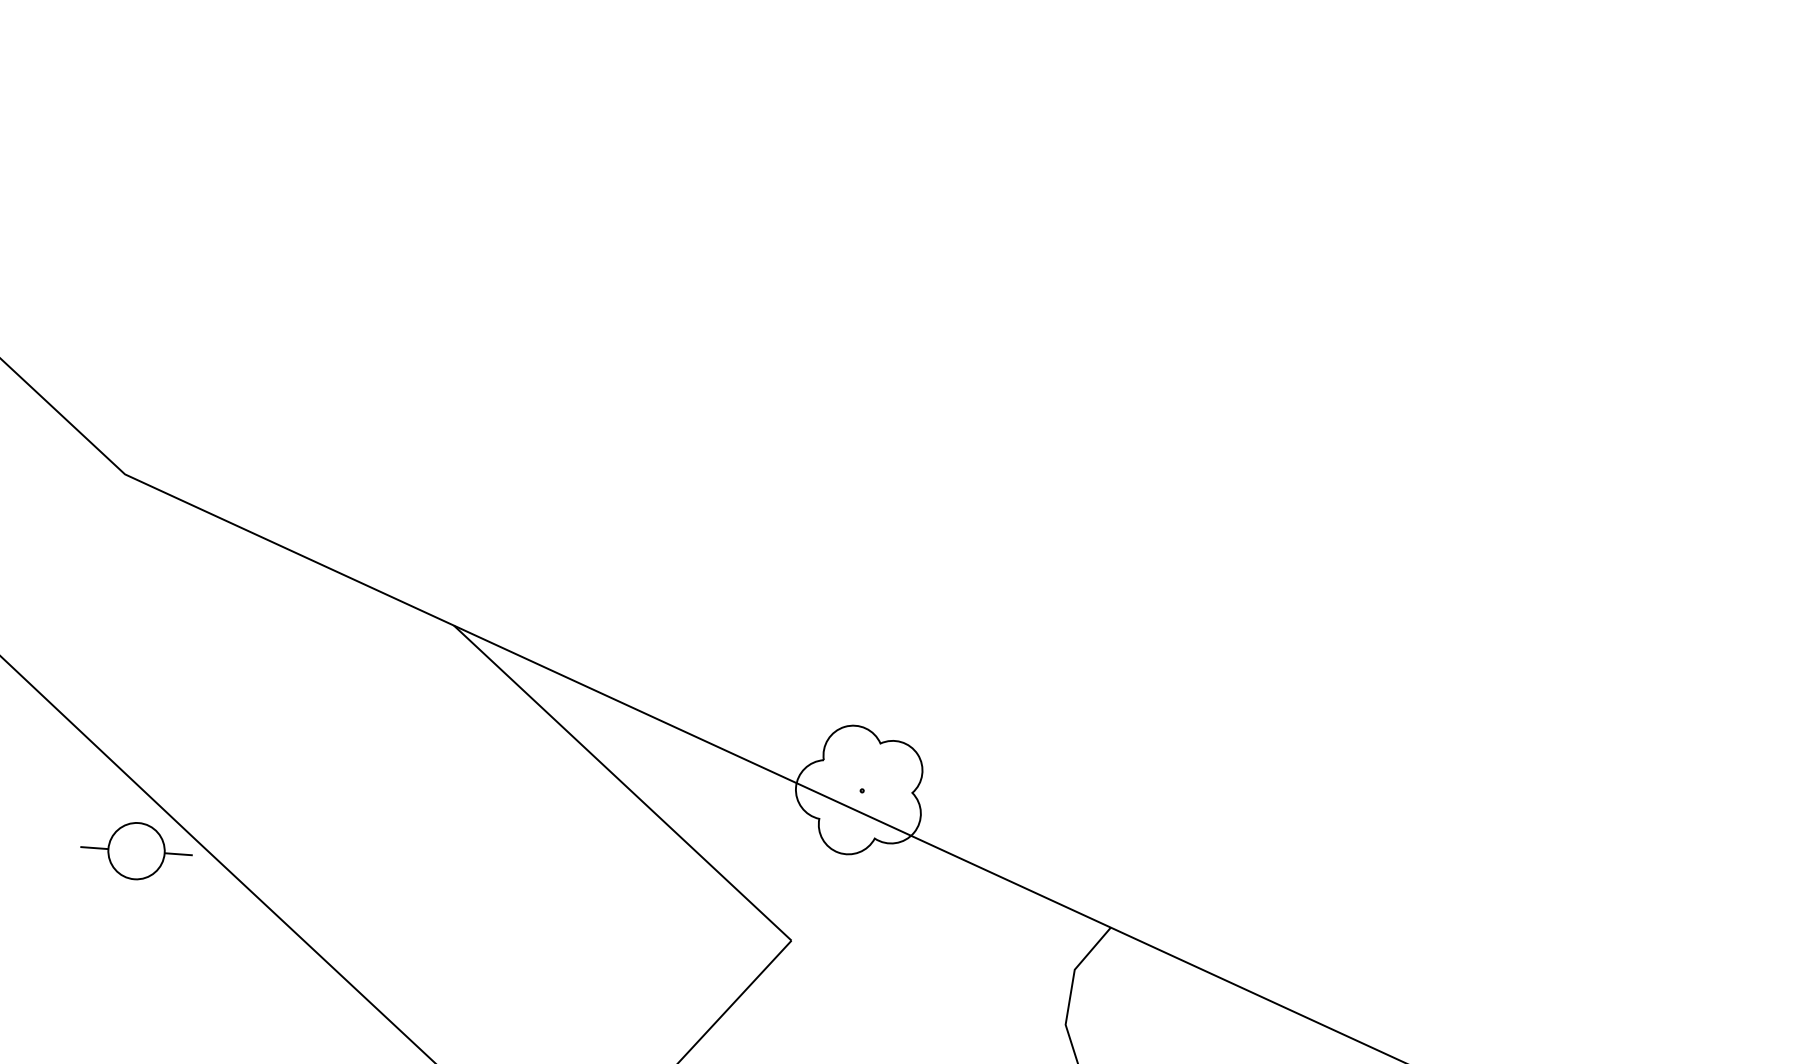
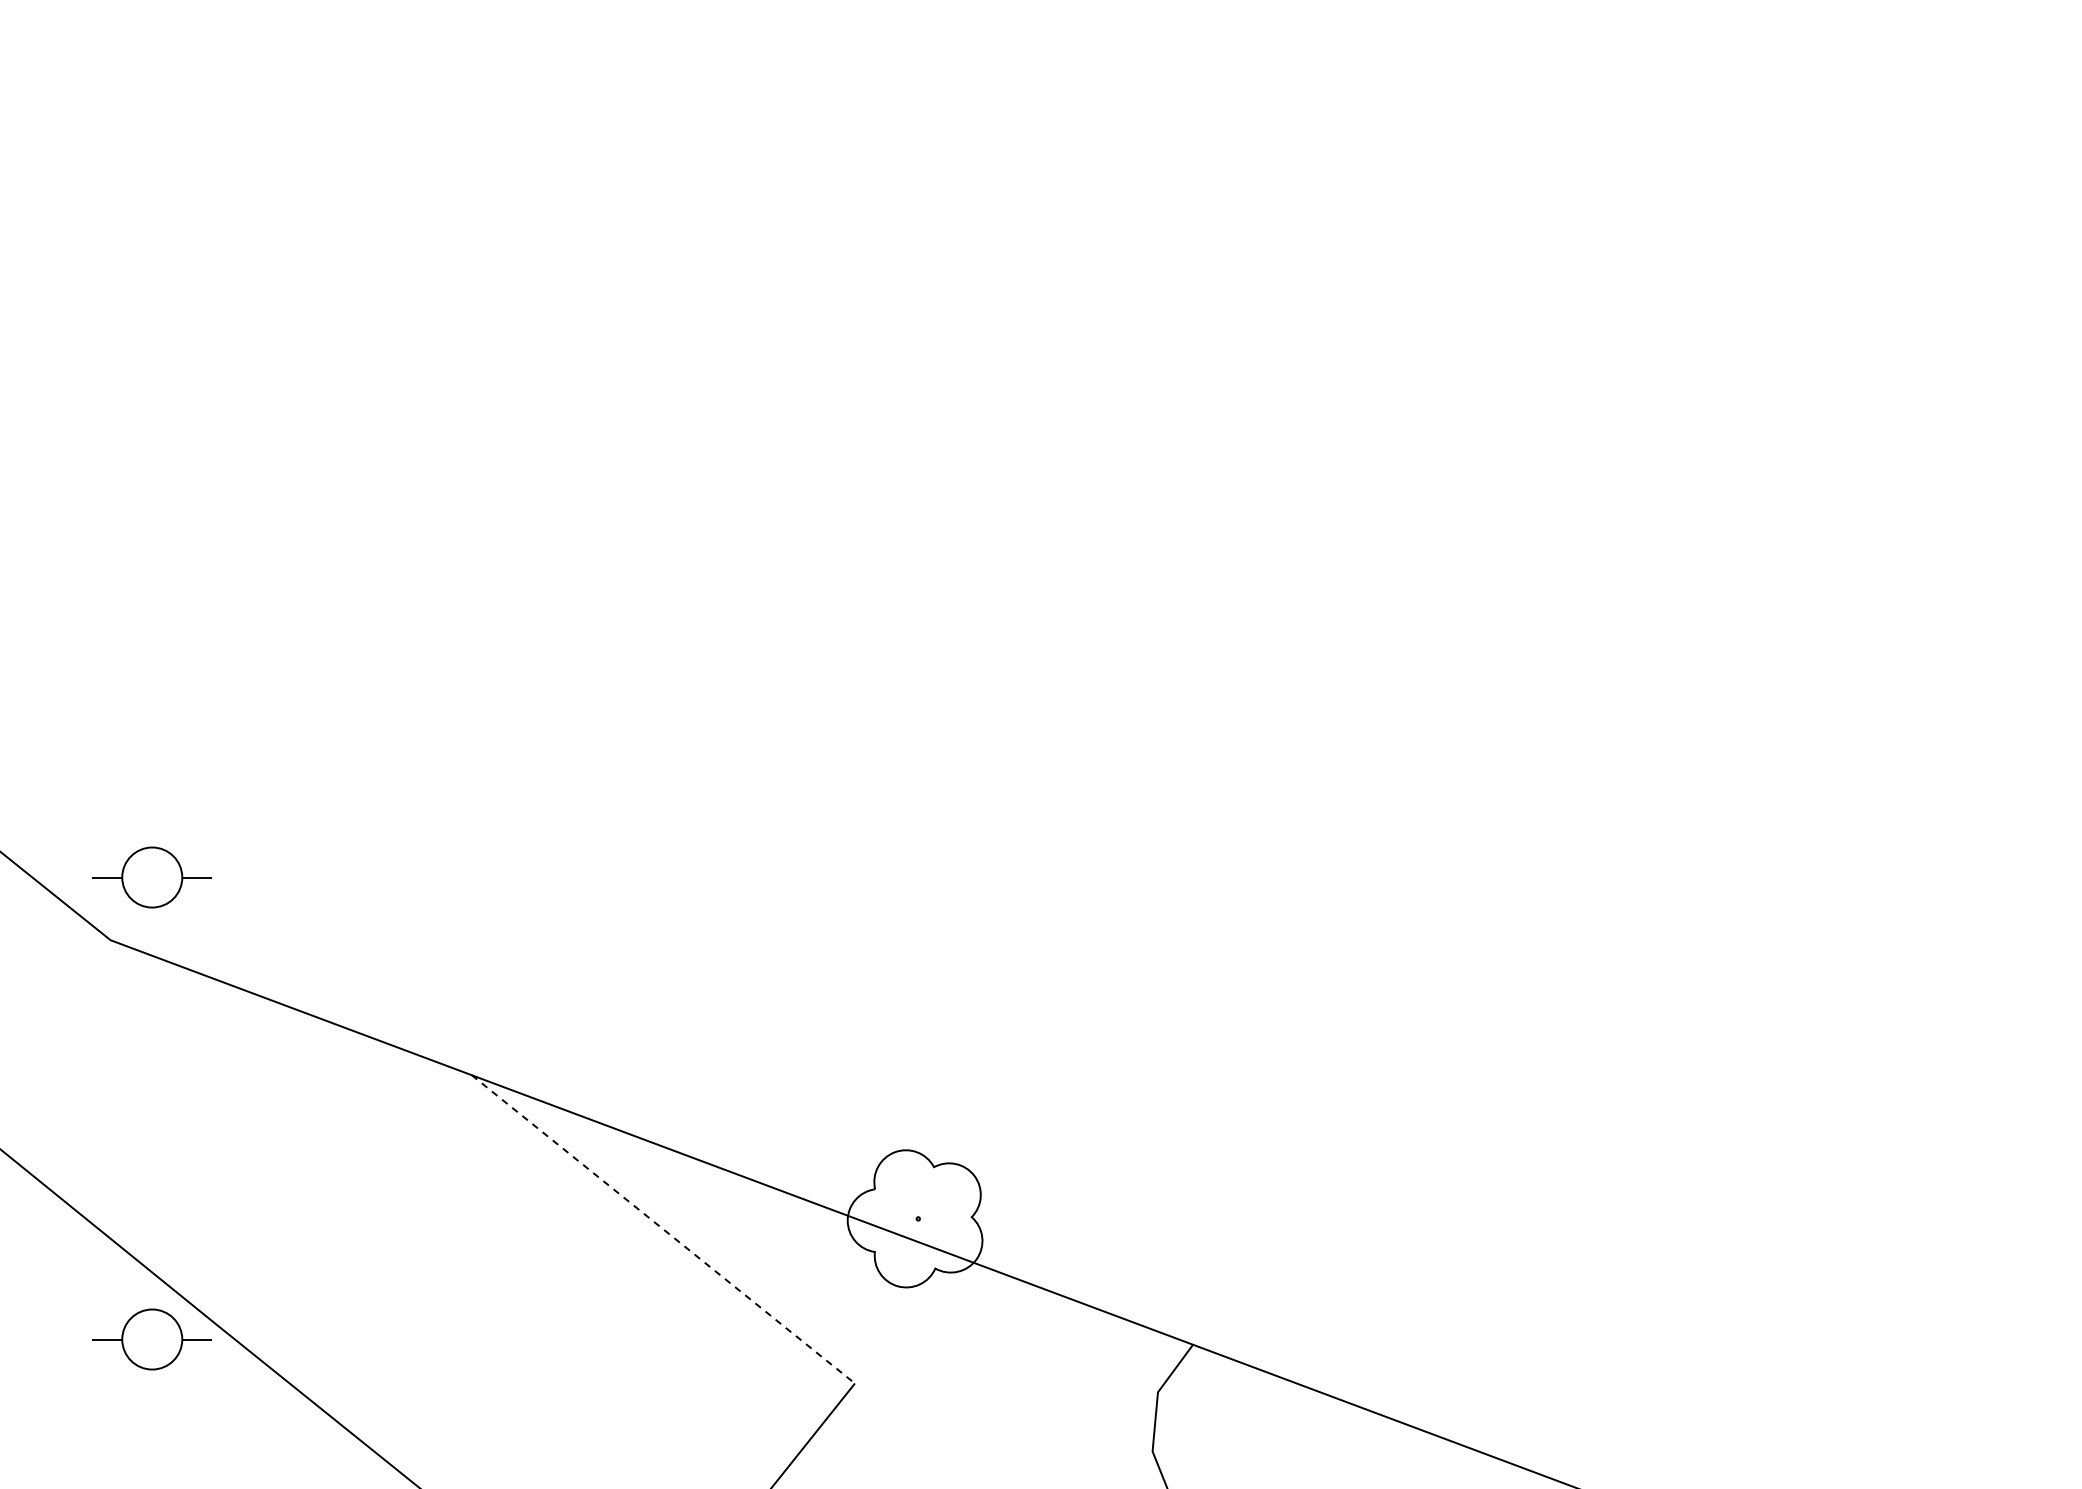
part: (167, 418) -> (151, 877), added
line: (622, 783) -> (663, 1229), solid -> dashed

